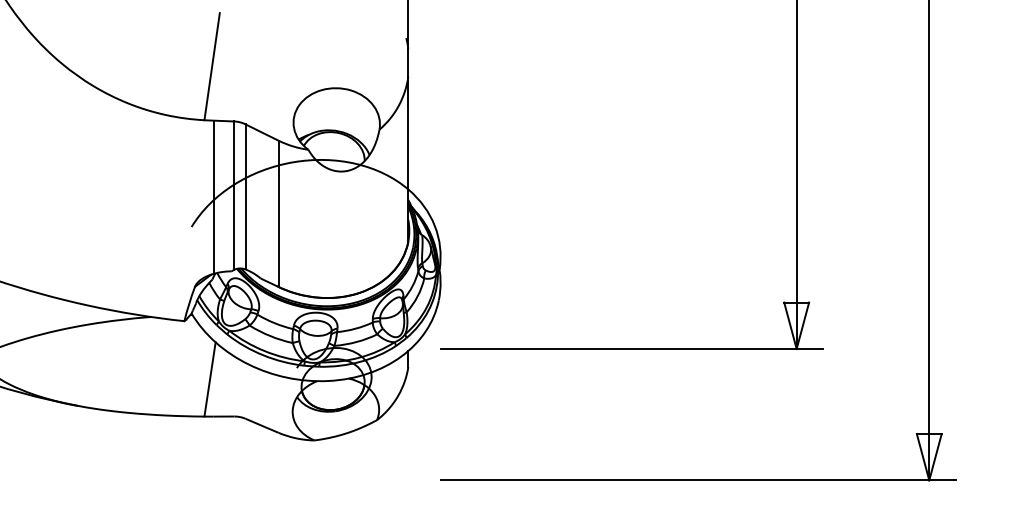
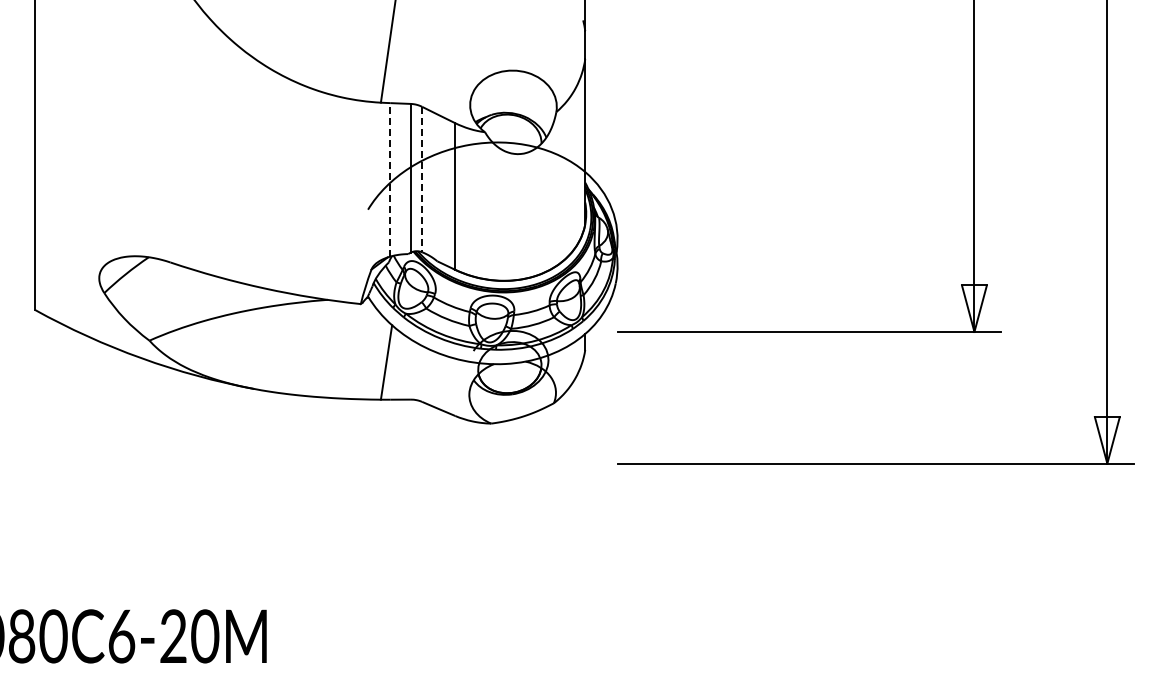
line: (214, 196) -> (390, 179), solid -> dashed
line: (245, 196) -> (422, 179), solid -> dashed

